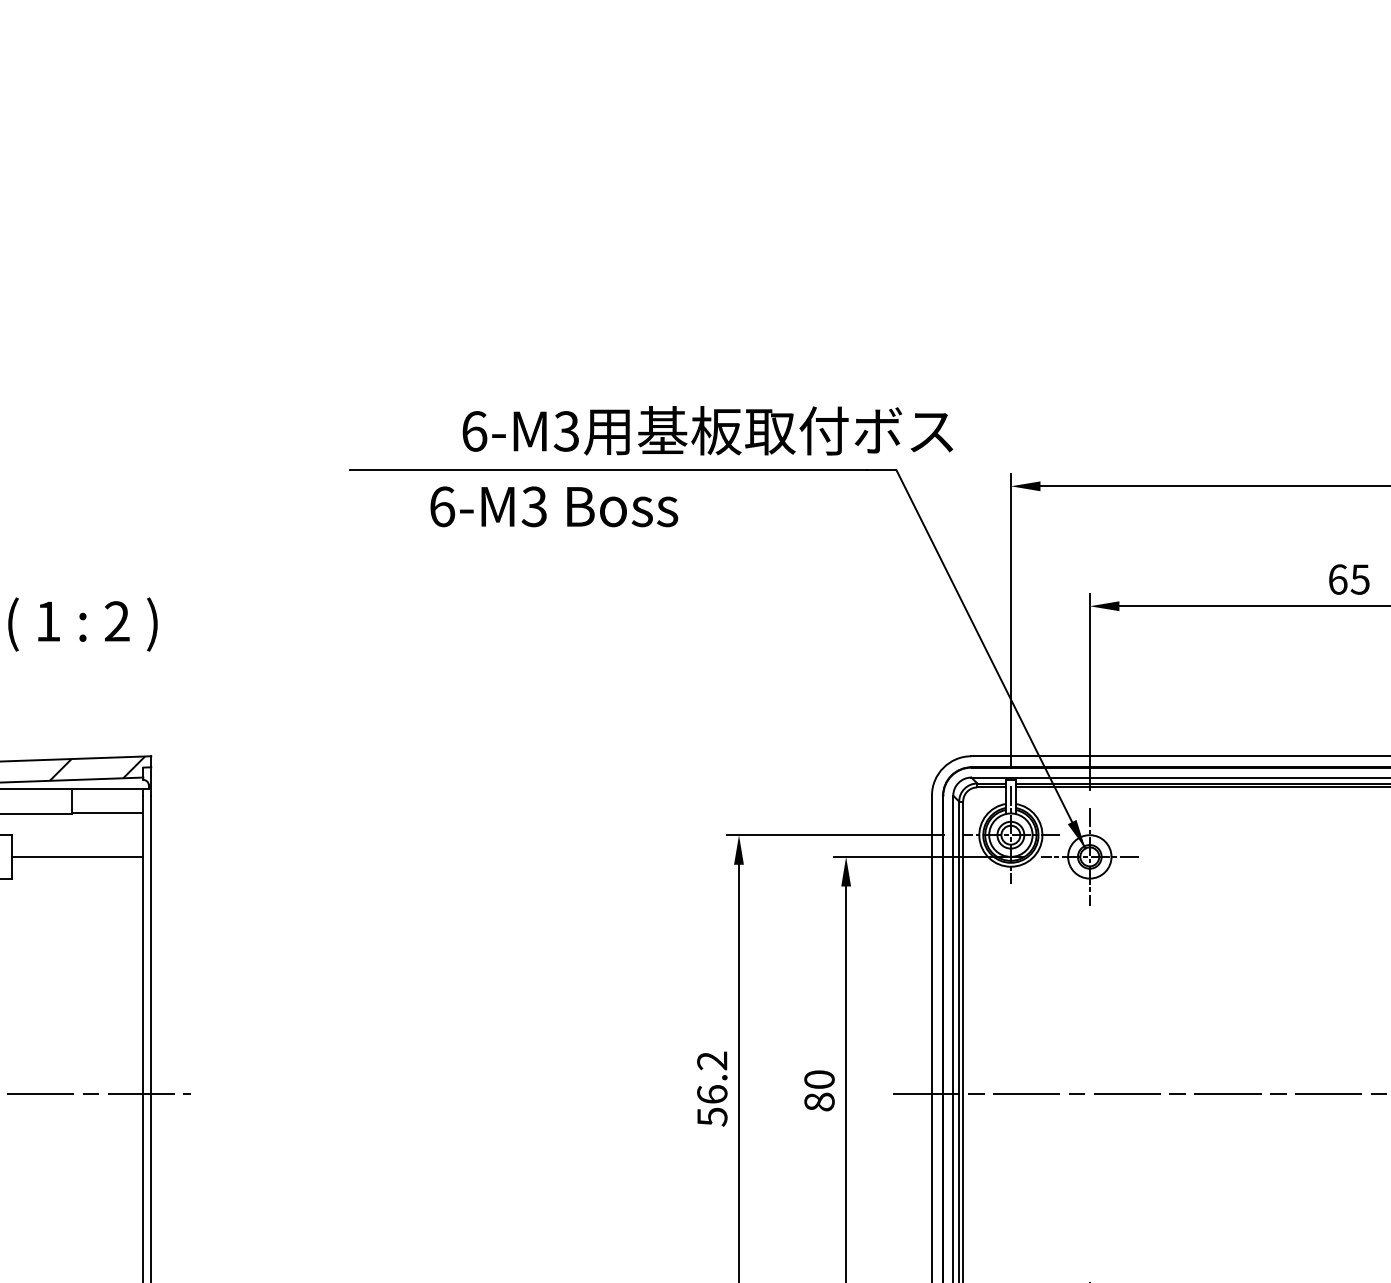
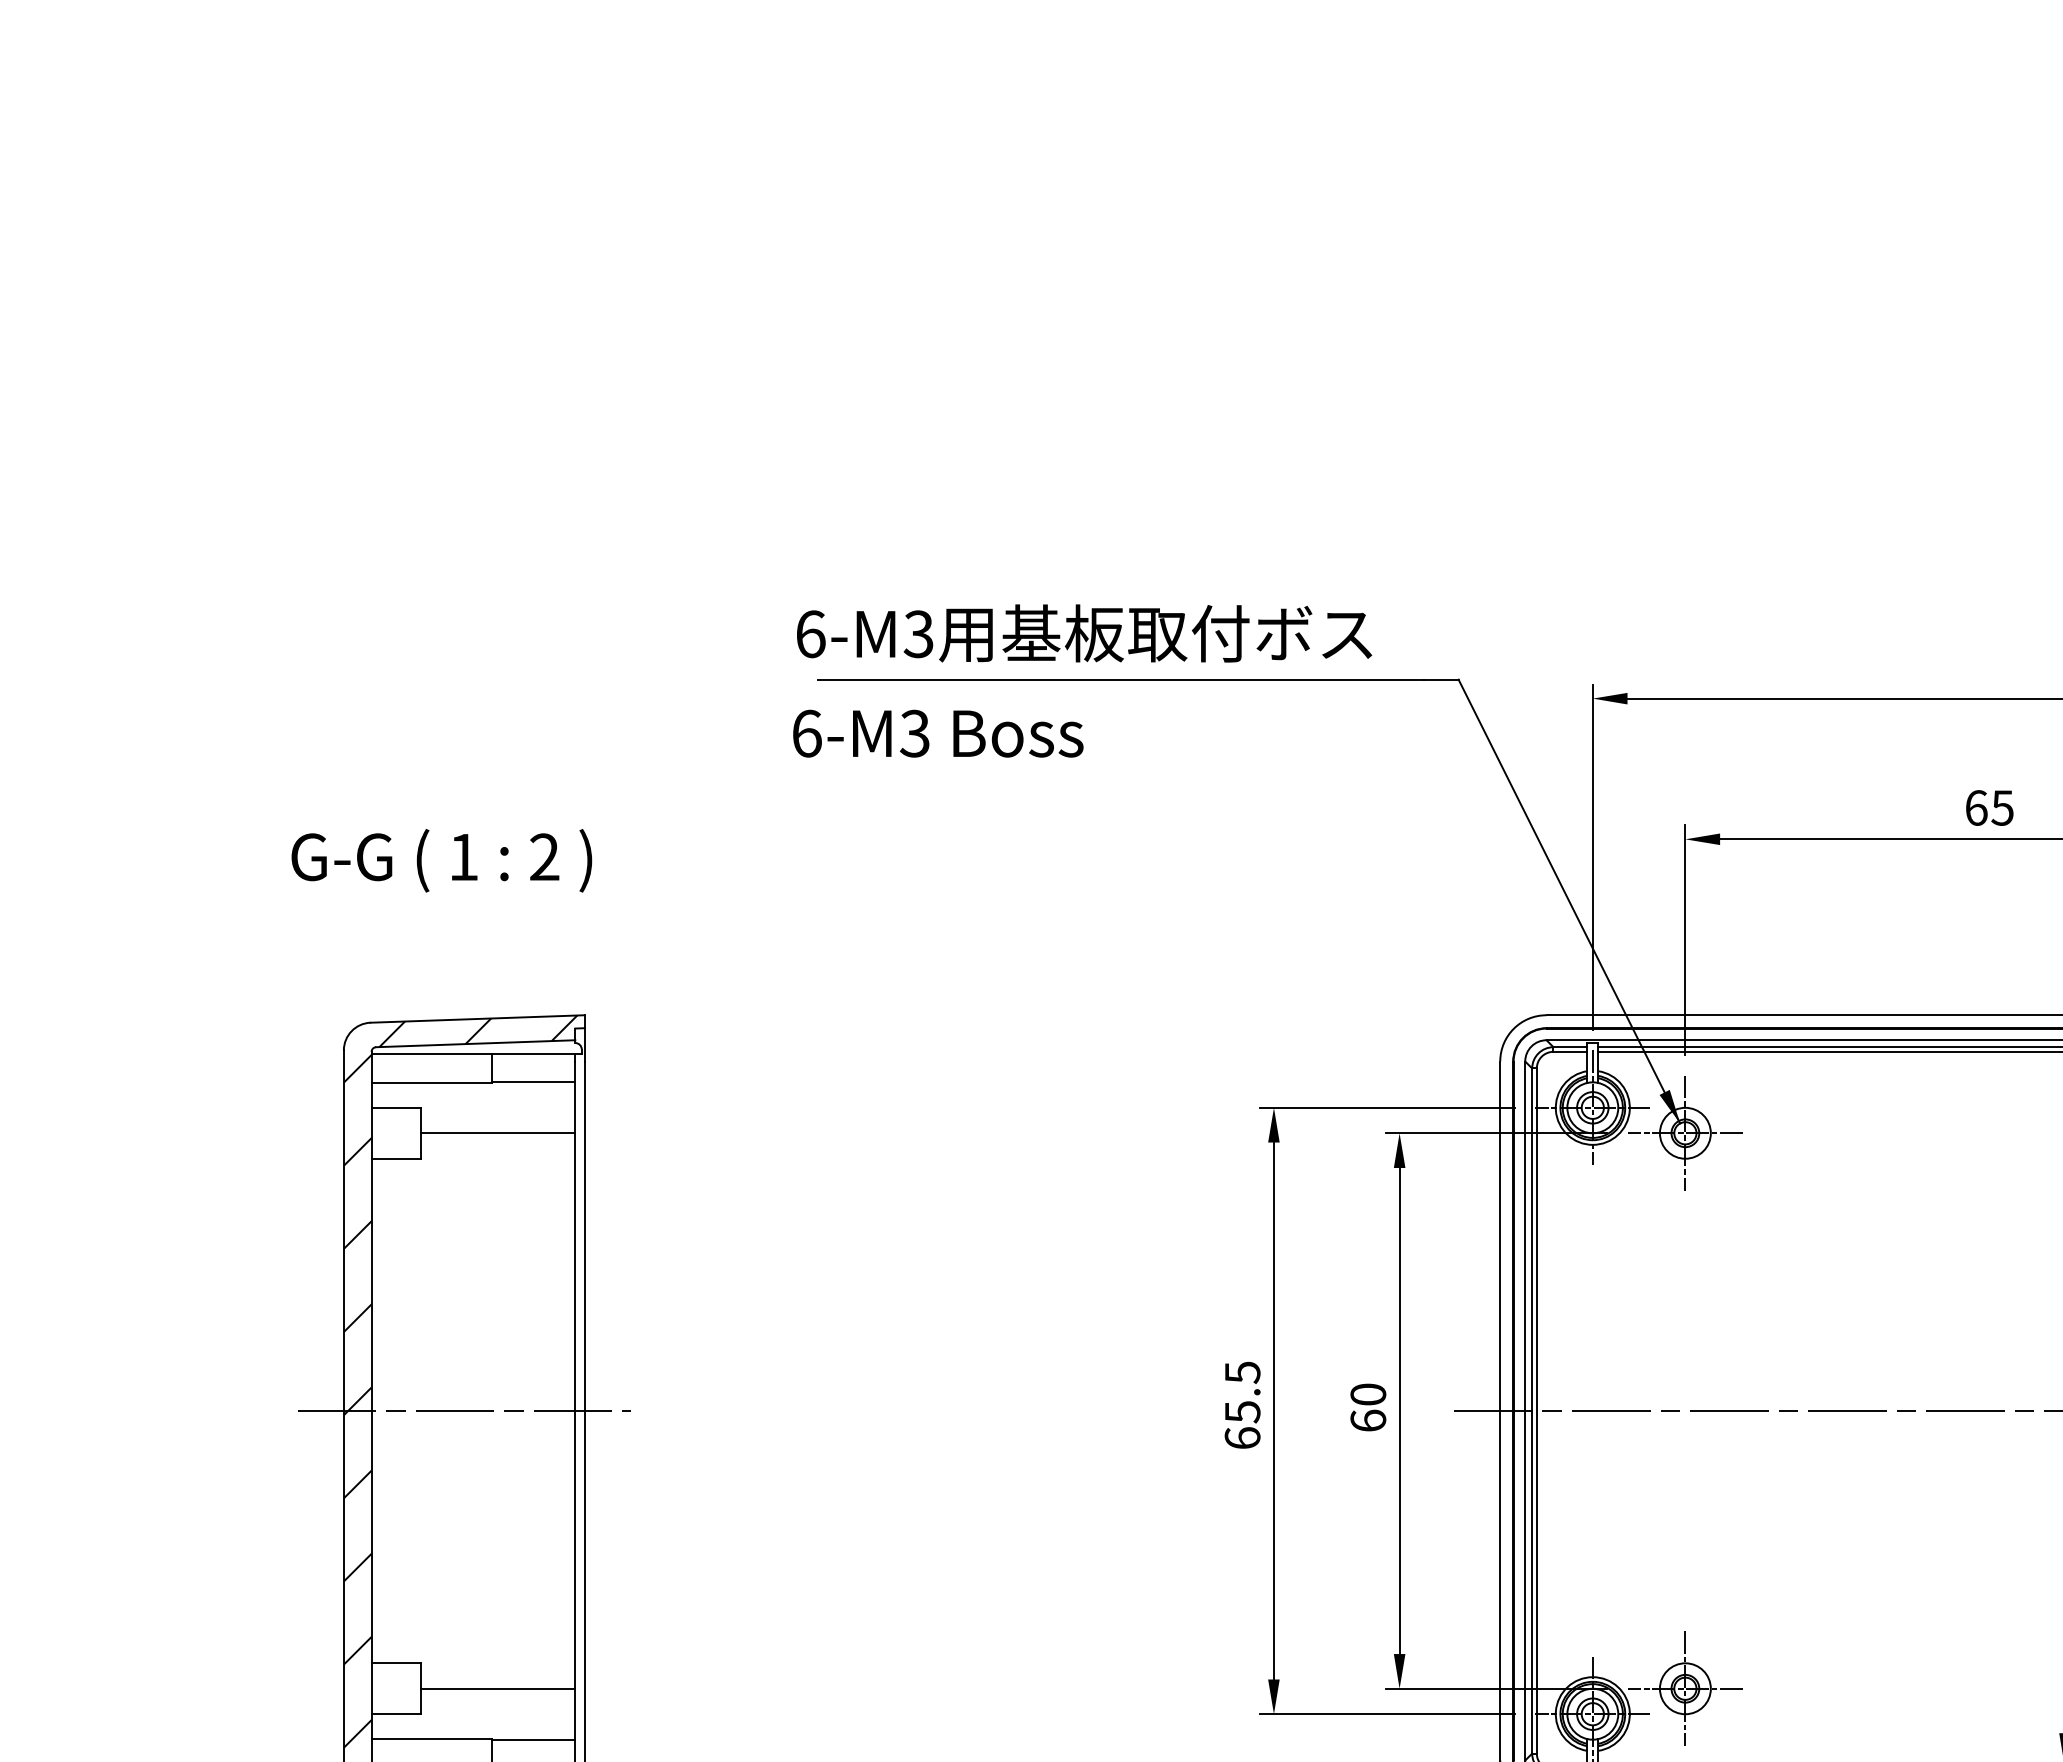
text: (707, 430) -> (1084, 633), moved
text: (554, 506) -> (938, 733), moved
text: (712, 1088) -> (1242, 1405), 56.2 -> 65.5
text: (819, 1101) -> (1368, 1420), 80 -> 60

